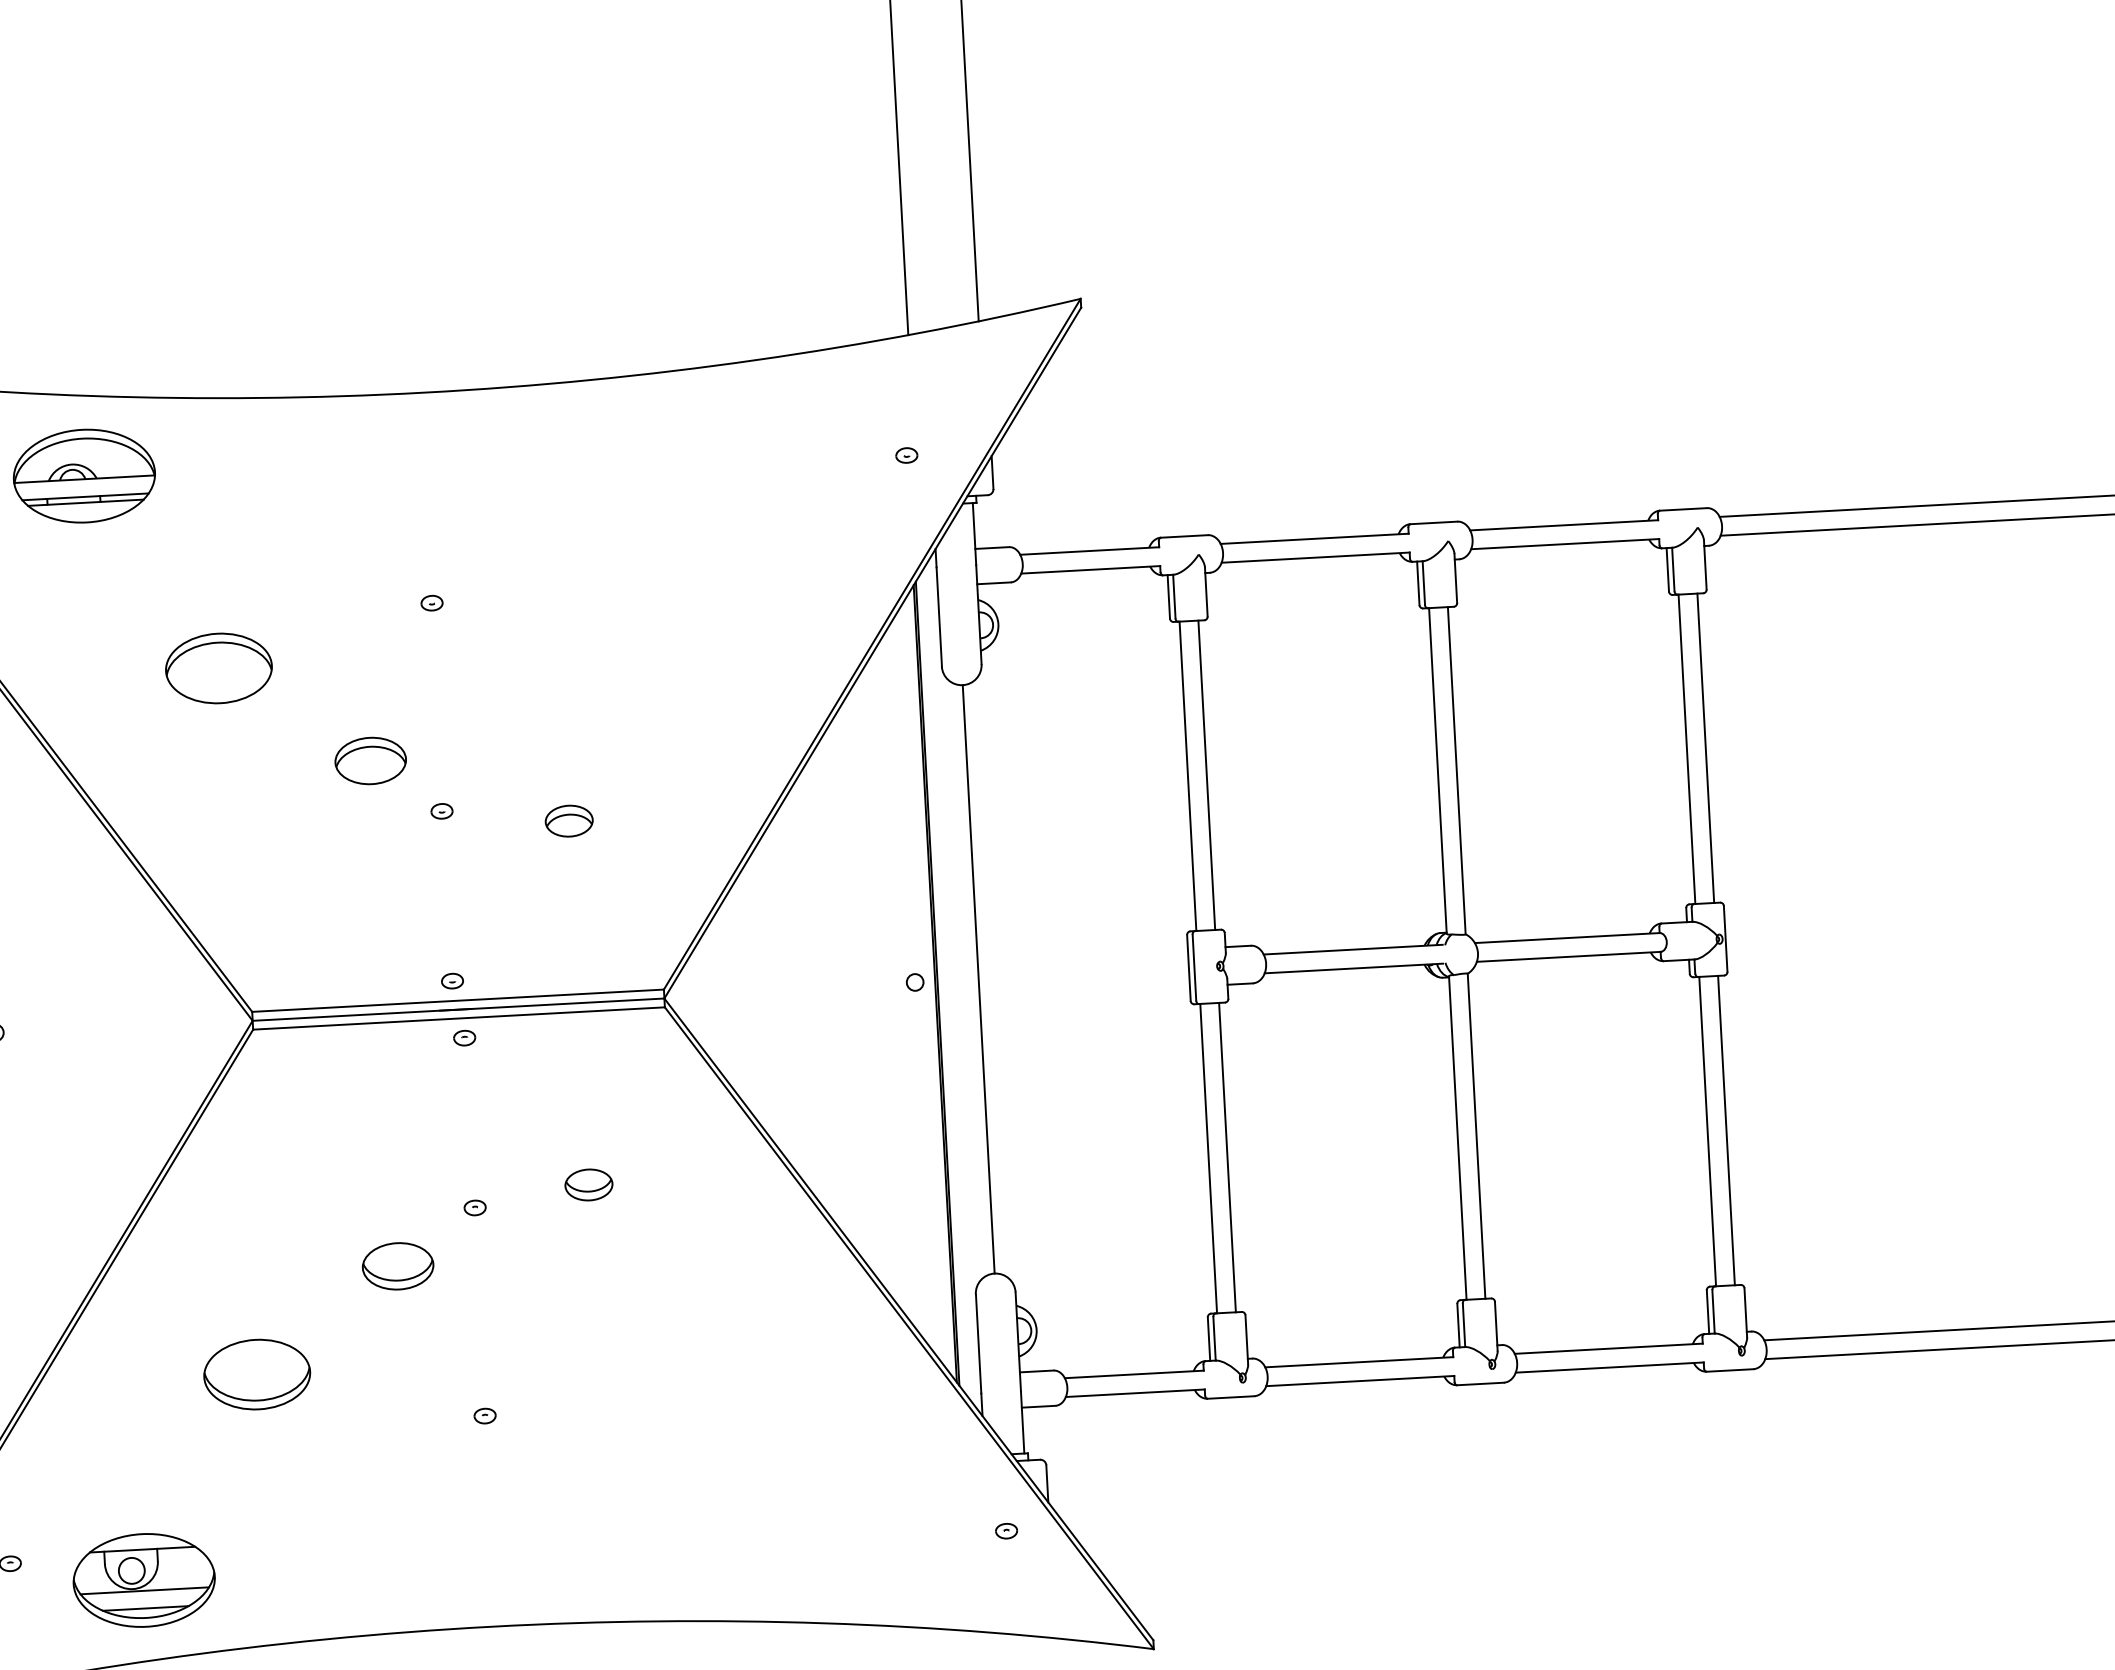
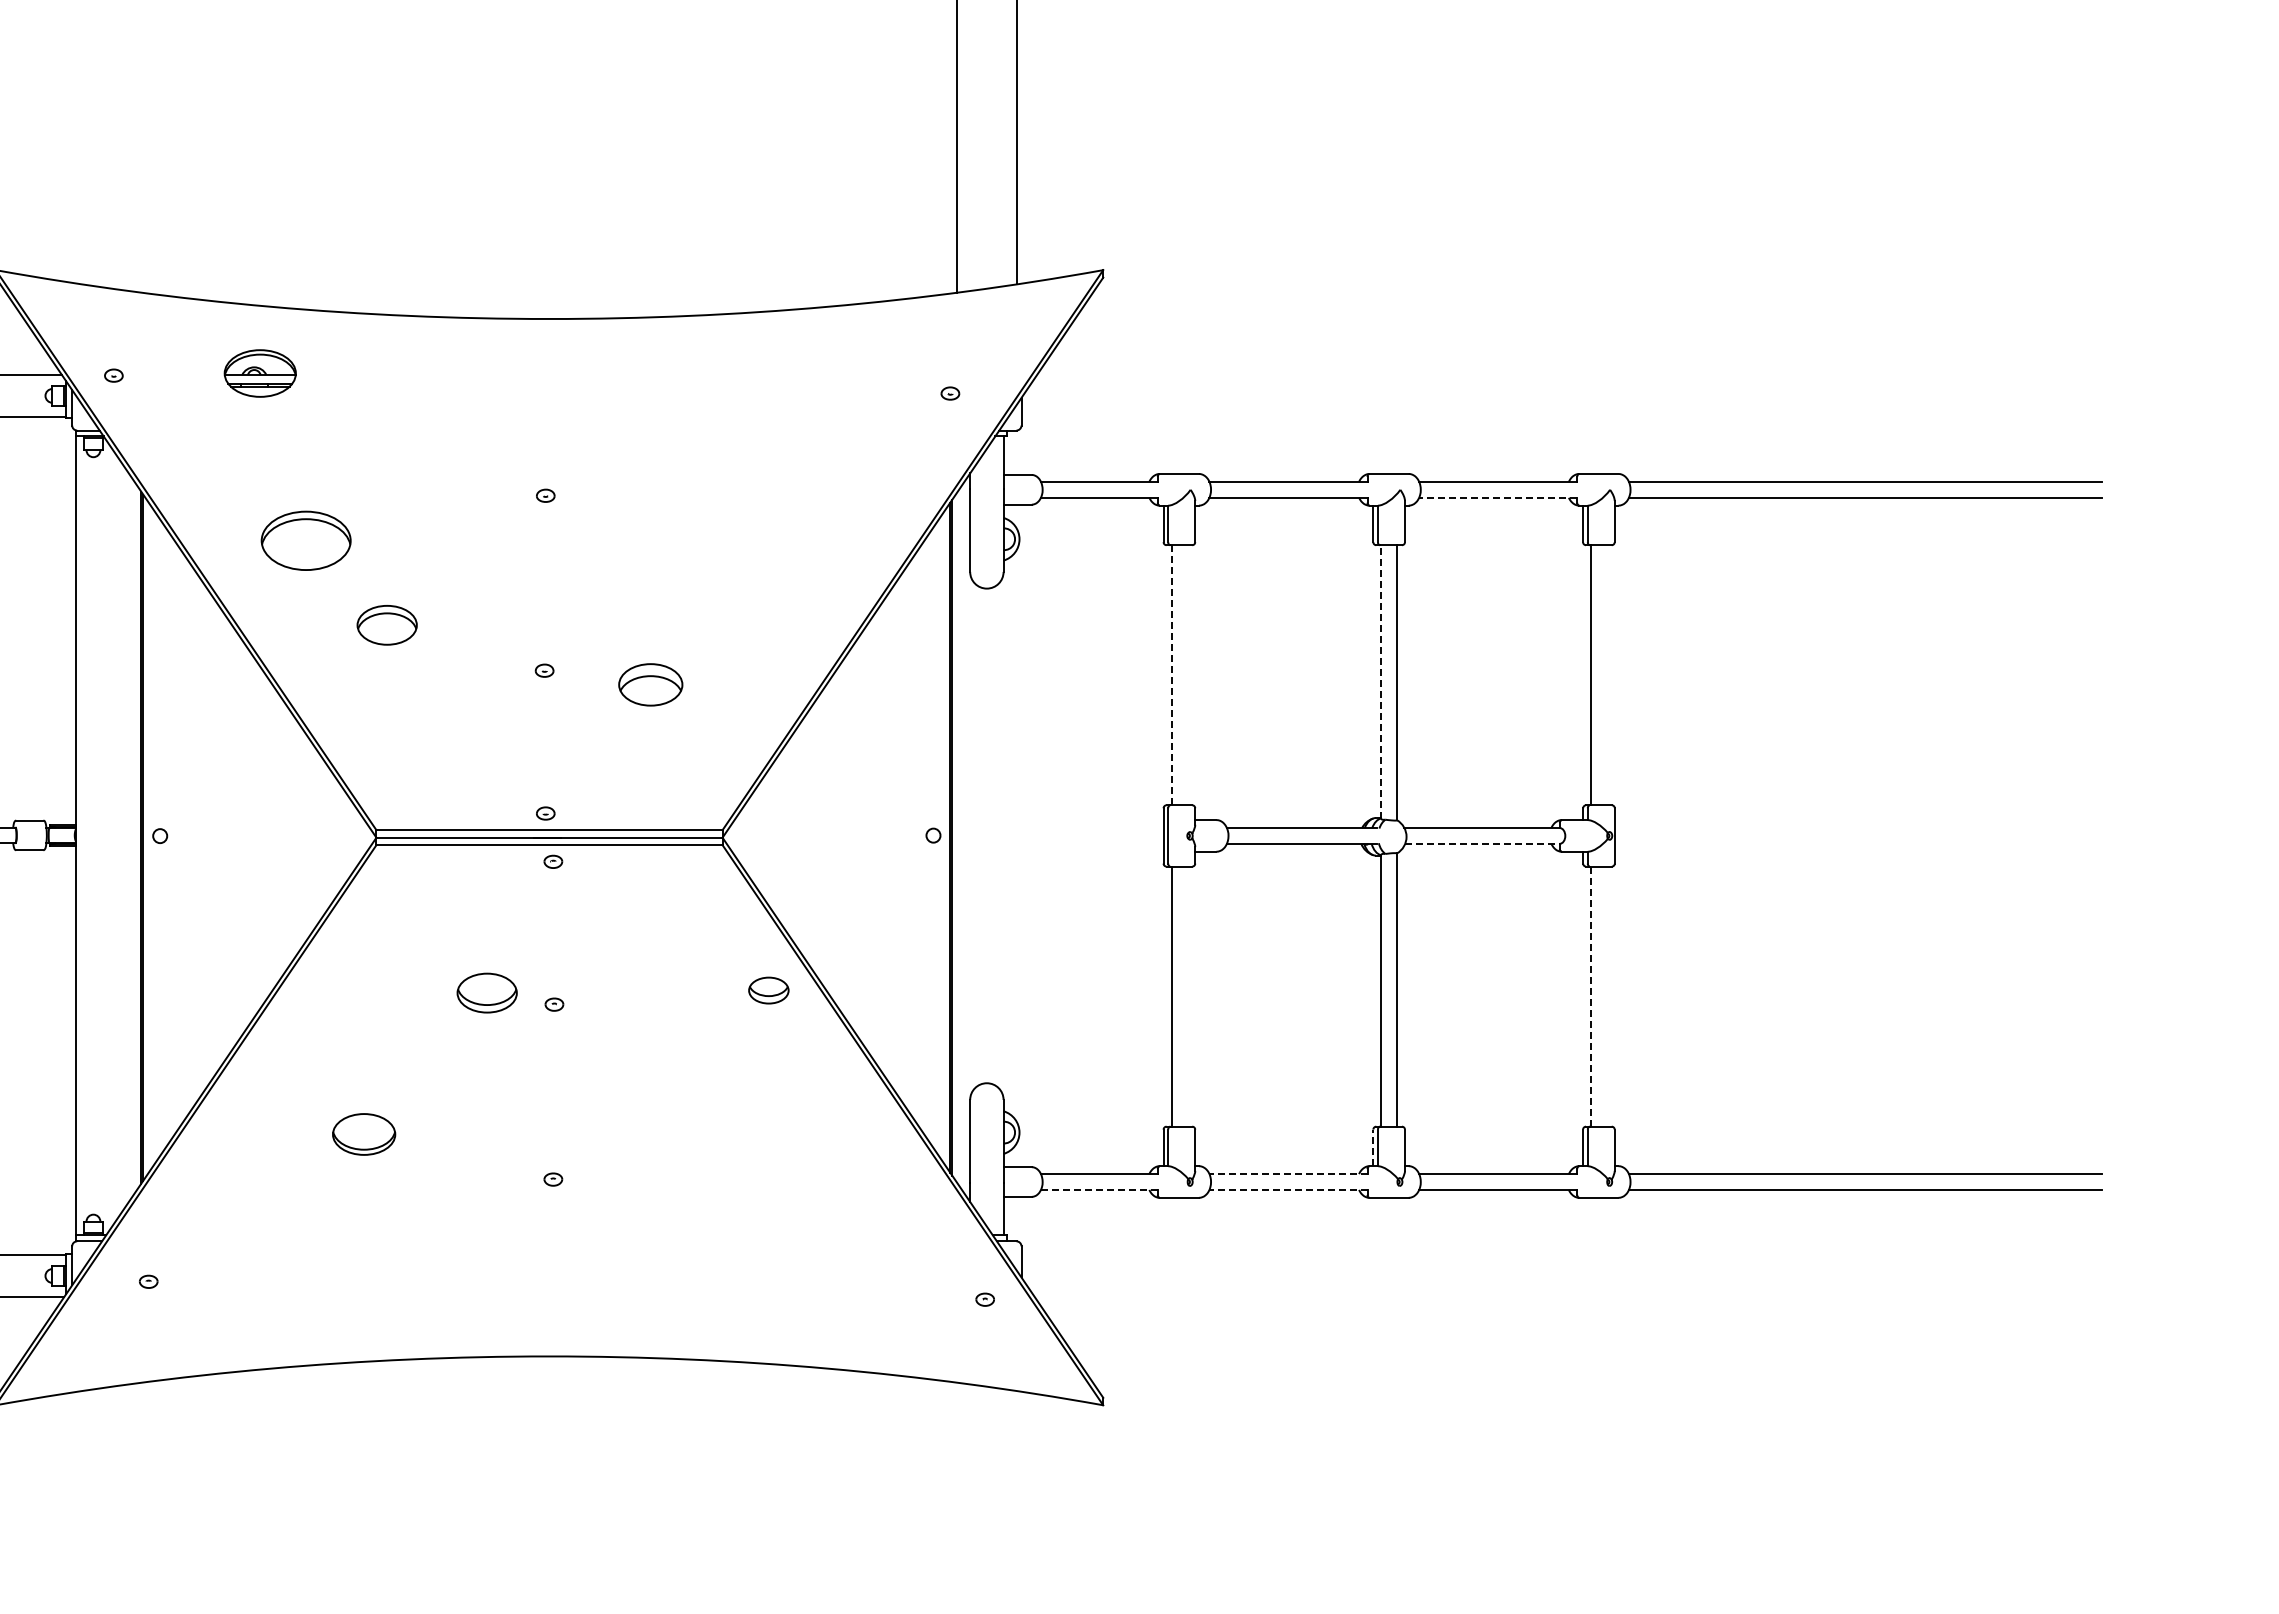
part: (84, 476) -> (260, 373), size x0.6
line: (1564, 543) -> (1497, 497), solid -> dashed
part: (218, 668) -> (305, 540), moved
line: (1705, 748) -> (1606, 675), removed
part: (369, 761) -> (386, 625), moved
line: (1438, 771) -> (1381, 682), solid -> dashed
line: (1187, 775) -> (1171, 674), solid -> dashed
line: (1207, 775) -> (1187, 675), removed
part: (568, 820) -> (650, 684), size x1.6
line: (1569, 956) -> (1483, 843), solid -> dashed
line: (978, 978) -> (986, 835), removed
line: (1726, 1130) -> (1606, 996), removed
line: (1707, 1131) -> (1590, 996), solid -> dashed
line: (1227, 1157) -> (1187, 996), removed
part: (588, 1184) -> (768, 990), moved
part: (397, 1265) -> (486, 992), moved
line: (1458, 1325) -> (1373, 1147), solid -> dashed
line: (1358, 1362) -> (1287, 1174), solid -> dashed
part: (256, 1374) -> (363, 1134), size x0.7
line: (1359, 1380) -> (1287, 1189), solid -> dashed
line: (1134, 1392) -> (1098, 1189), solid -> dashed
part: (144, 1579) -> (260, 1301), removed

